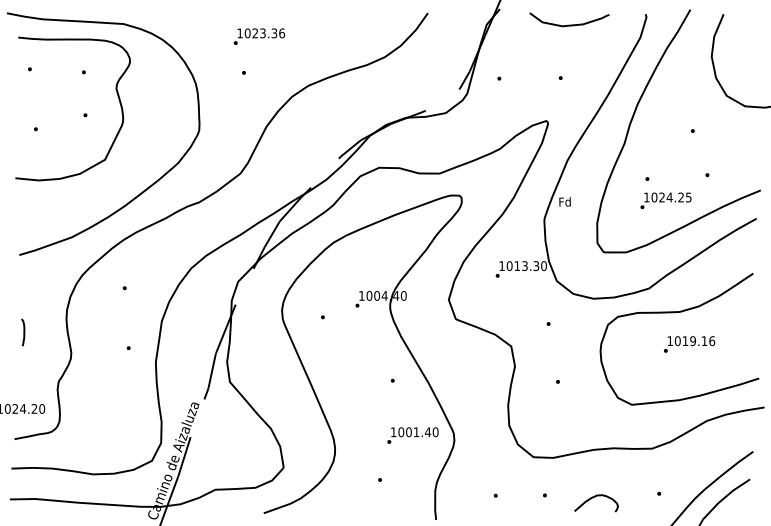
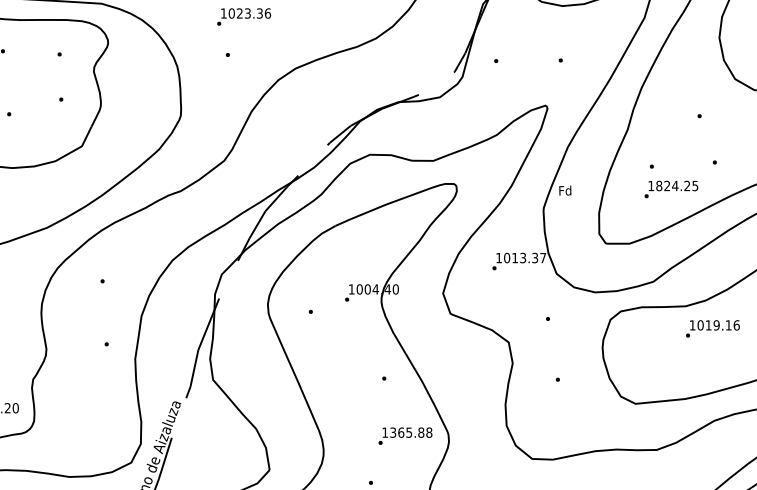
text: (654, 197) -> (659, 185), 1024.25 -> 1824.25
text: (543, 265) -> (542, 257), 1013.30 -> 1013.37
text: (689, 344) -> (712, 328), moved
text: (418, 432) -> (411, 432), 1001.40 -> 1365.88

